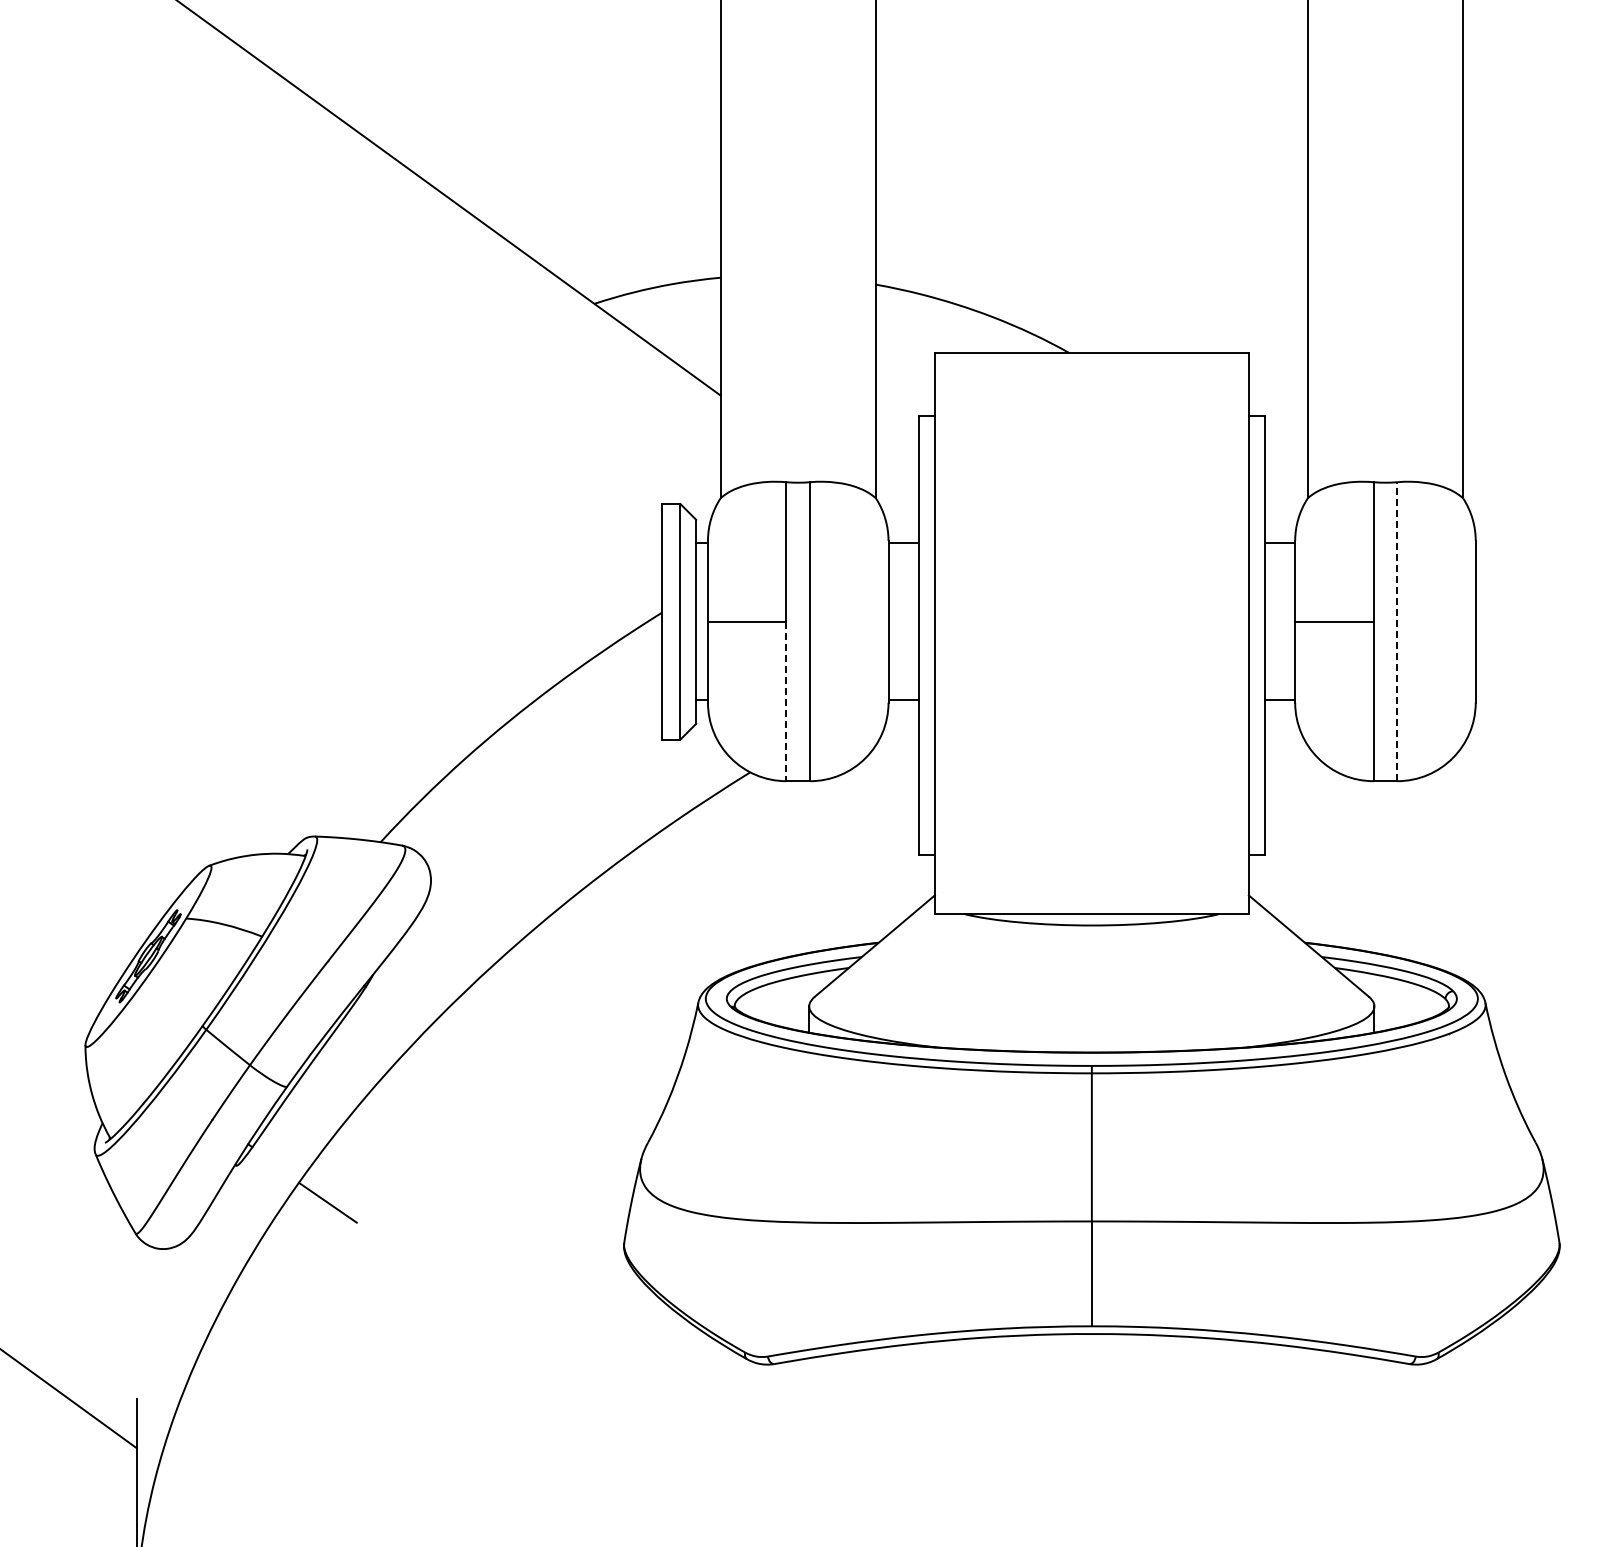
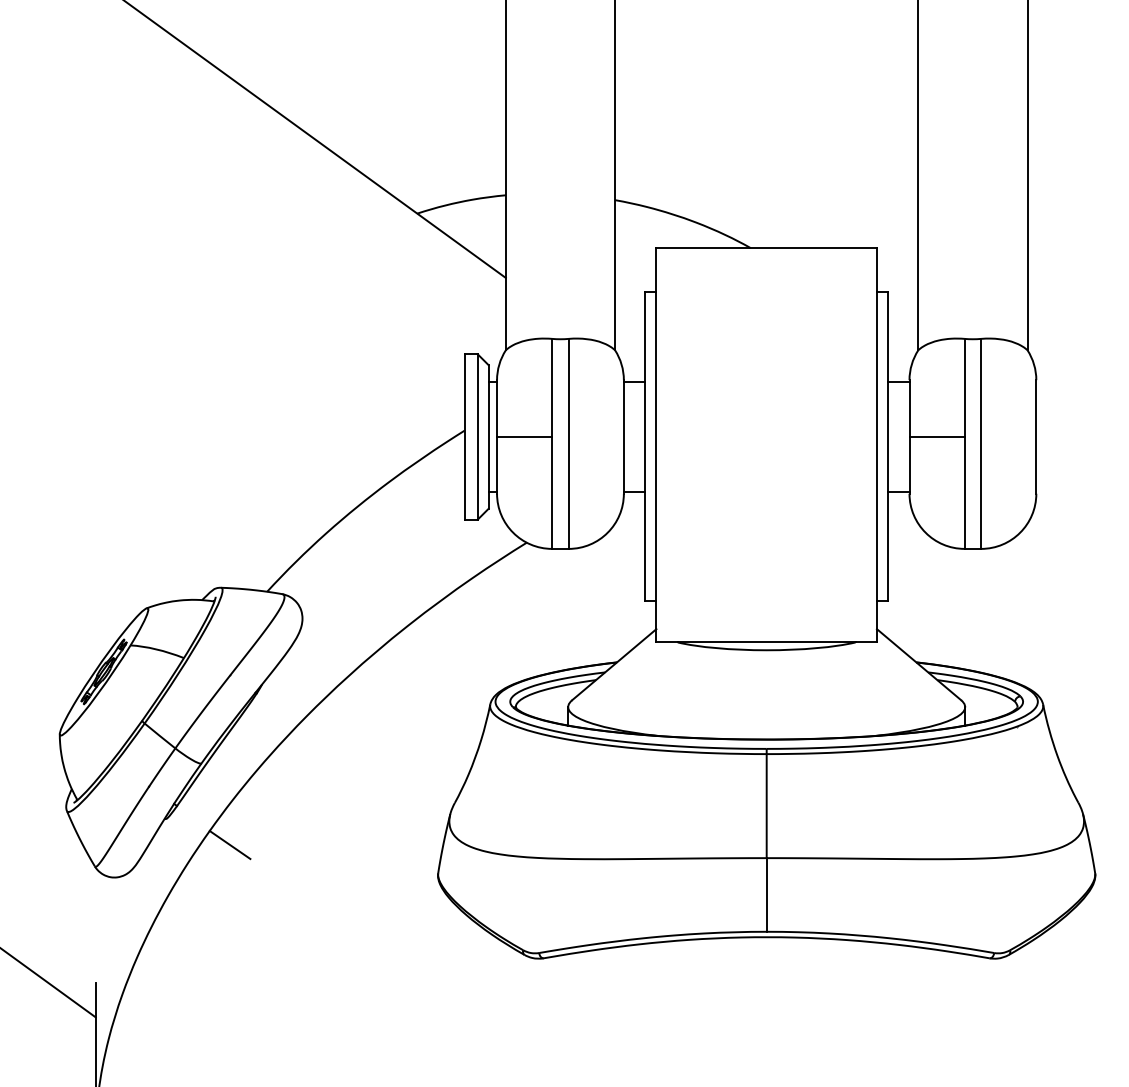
line: (1397, 631) -> (981, 443), dashed -> solid
line: (786, 701) -> (552, 492), dashed -> solid

